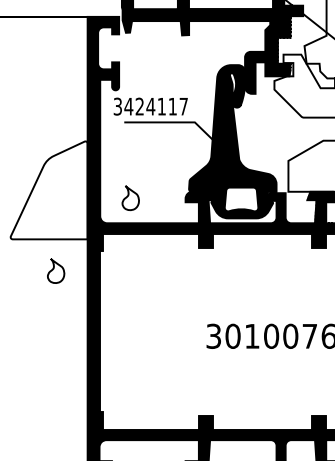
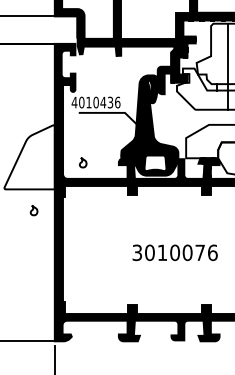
text: (149, 106) -> (95, 102), 3424117 -> 4010436
part: (131, 198) -> (83, 162), size x0.62
part: (55, 271) -> (33, 210), size x0.62

